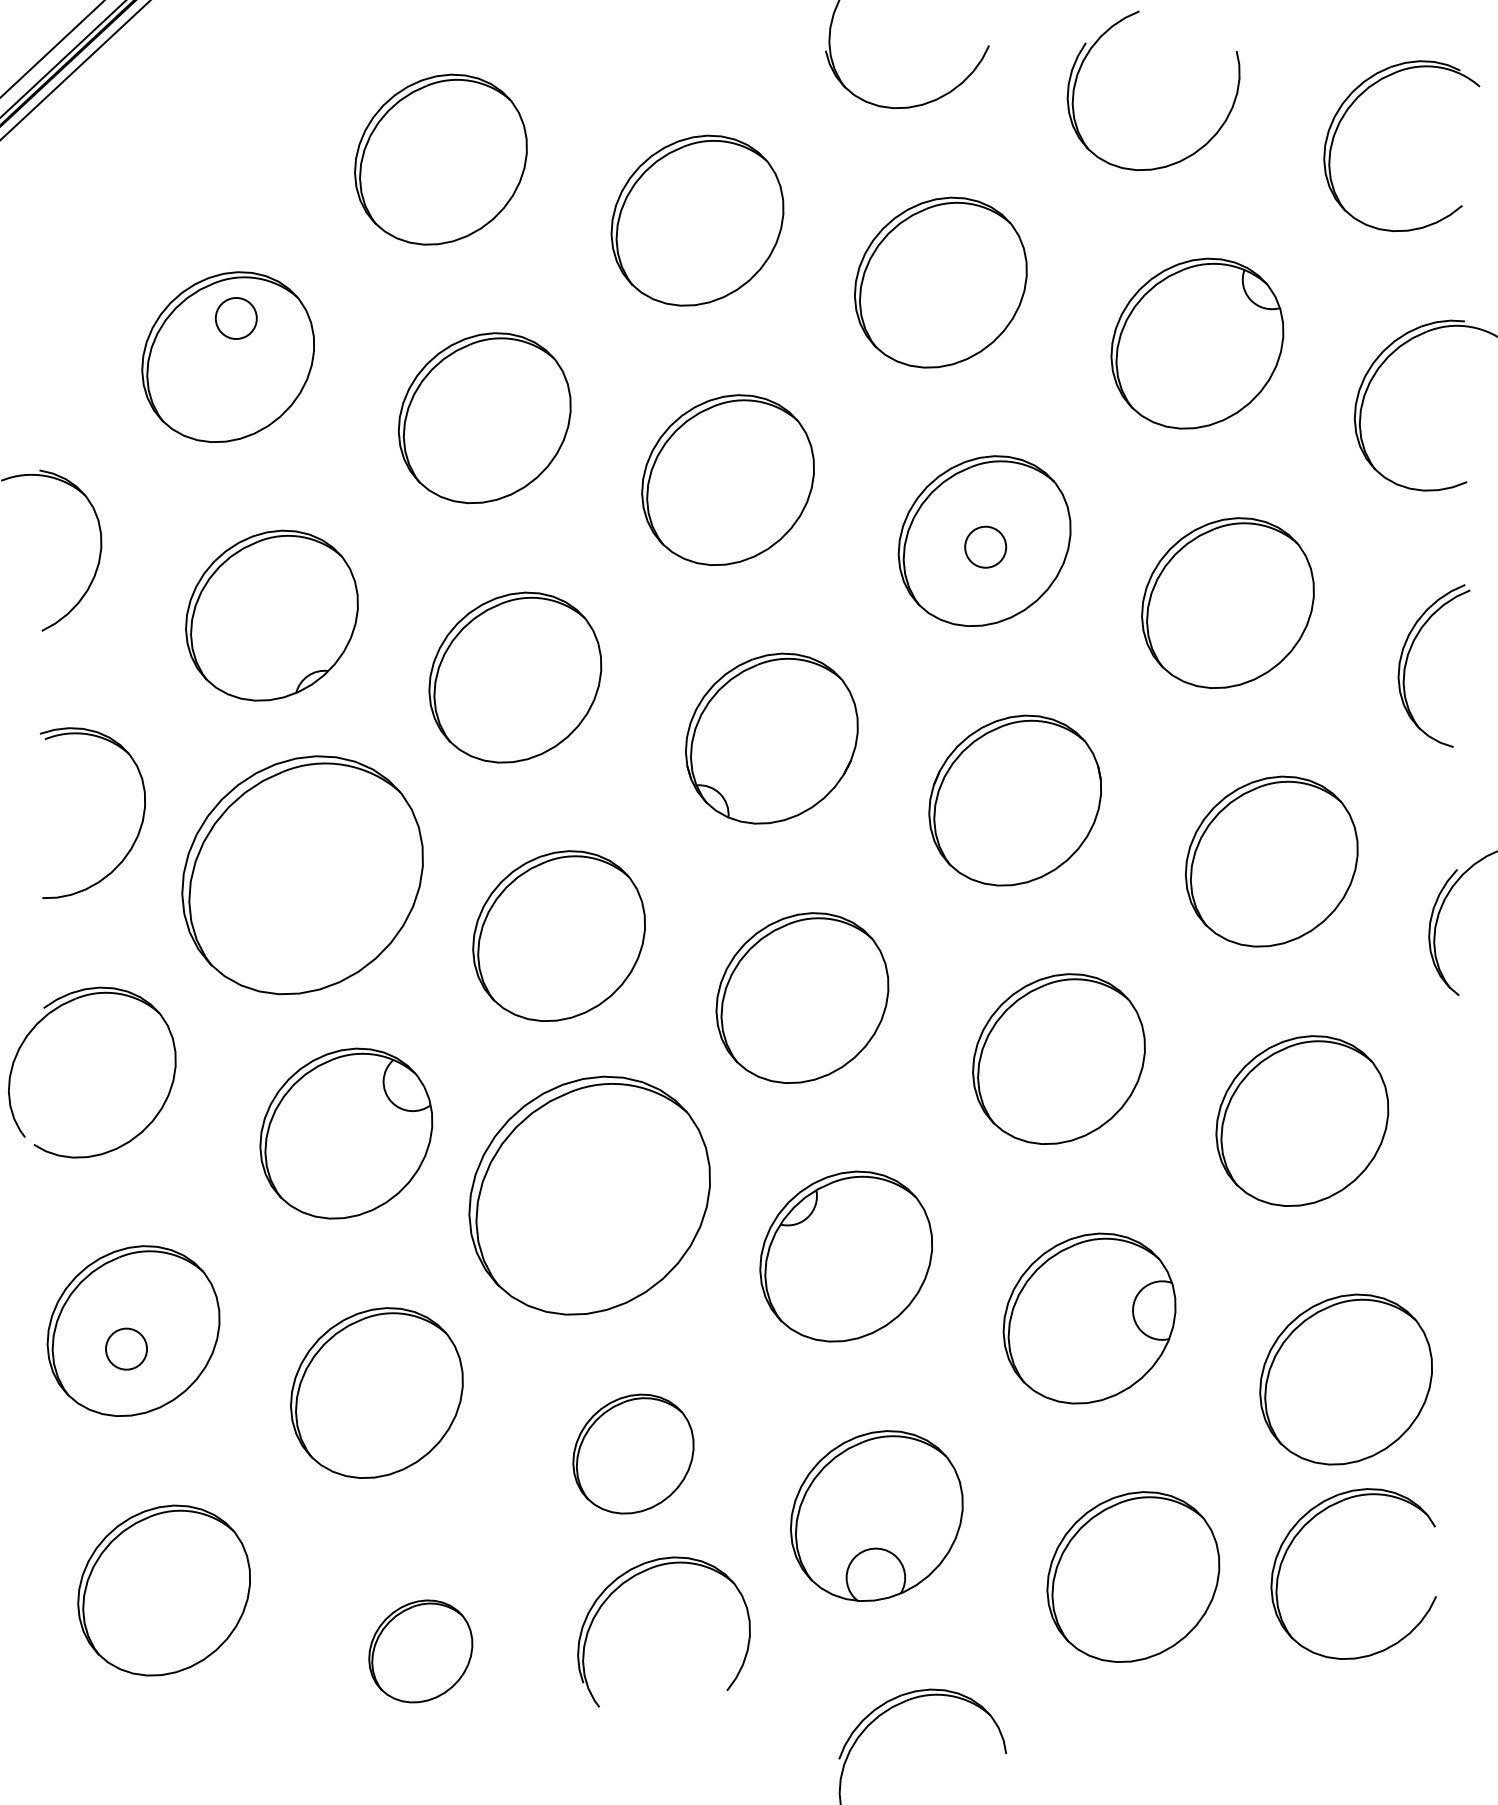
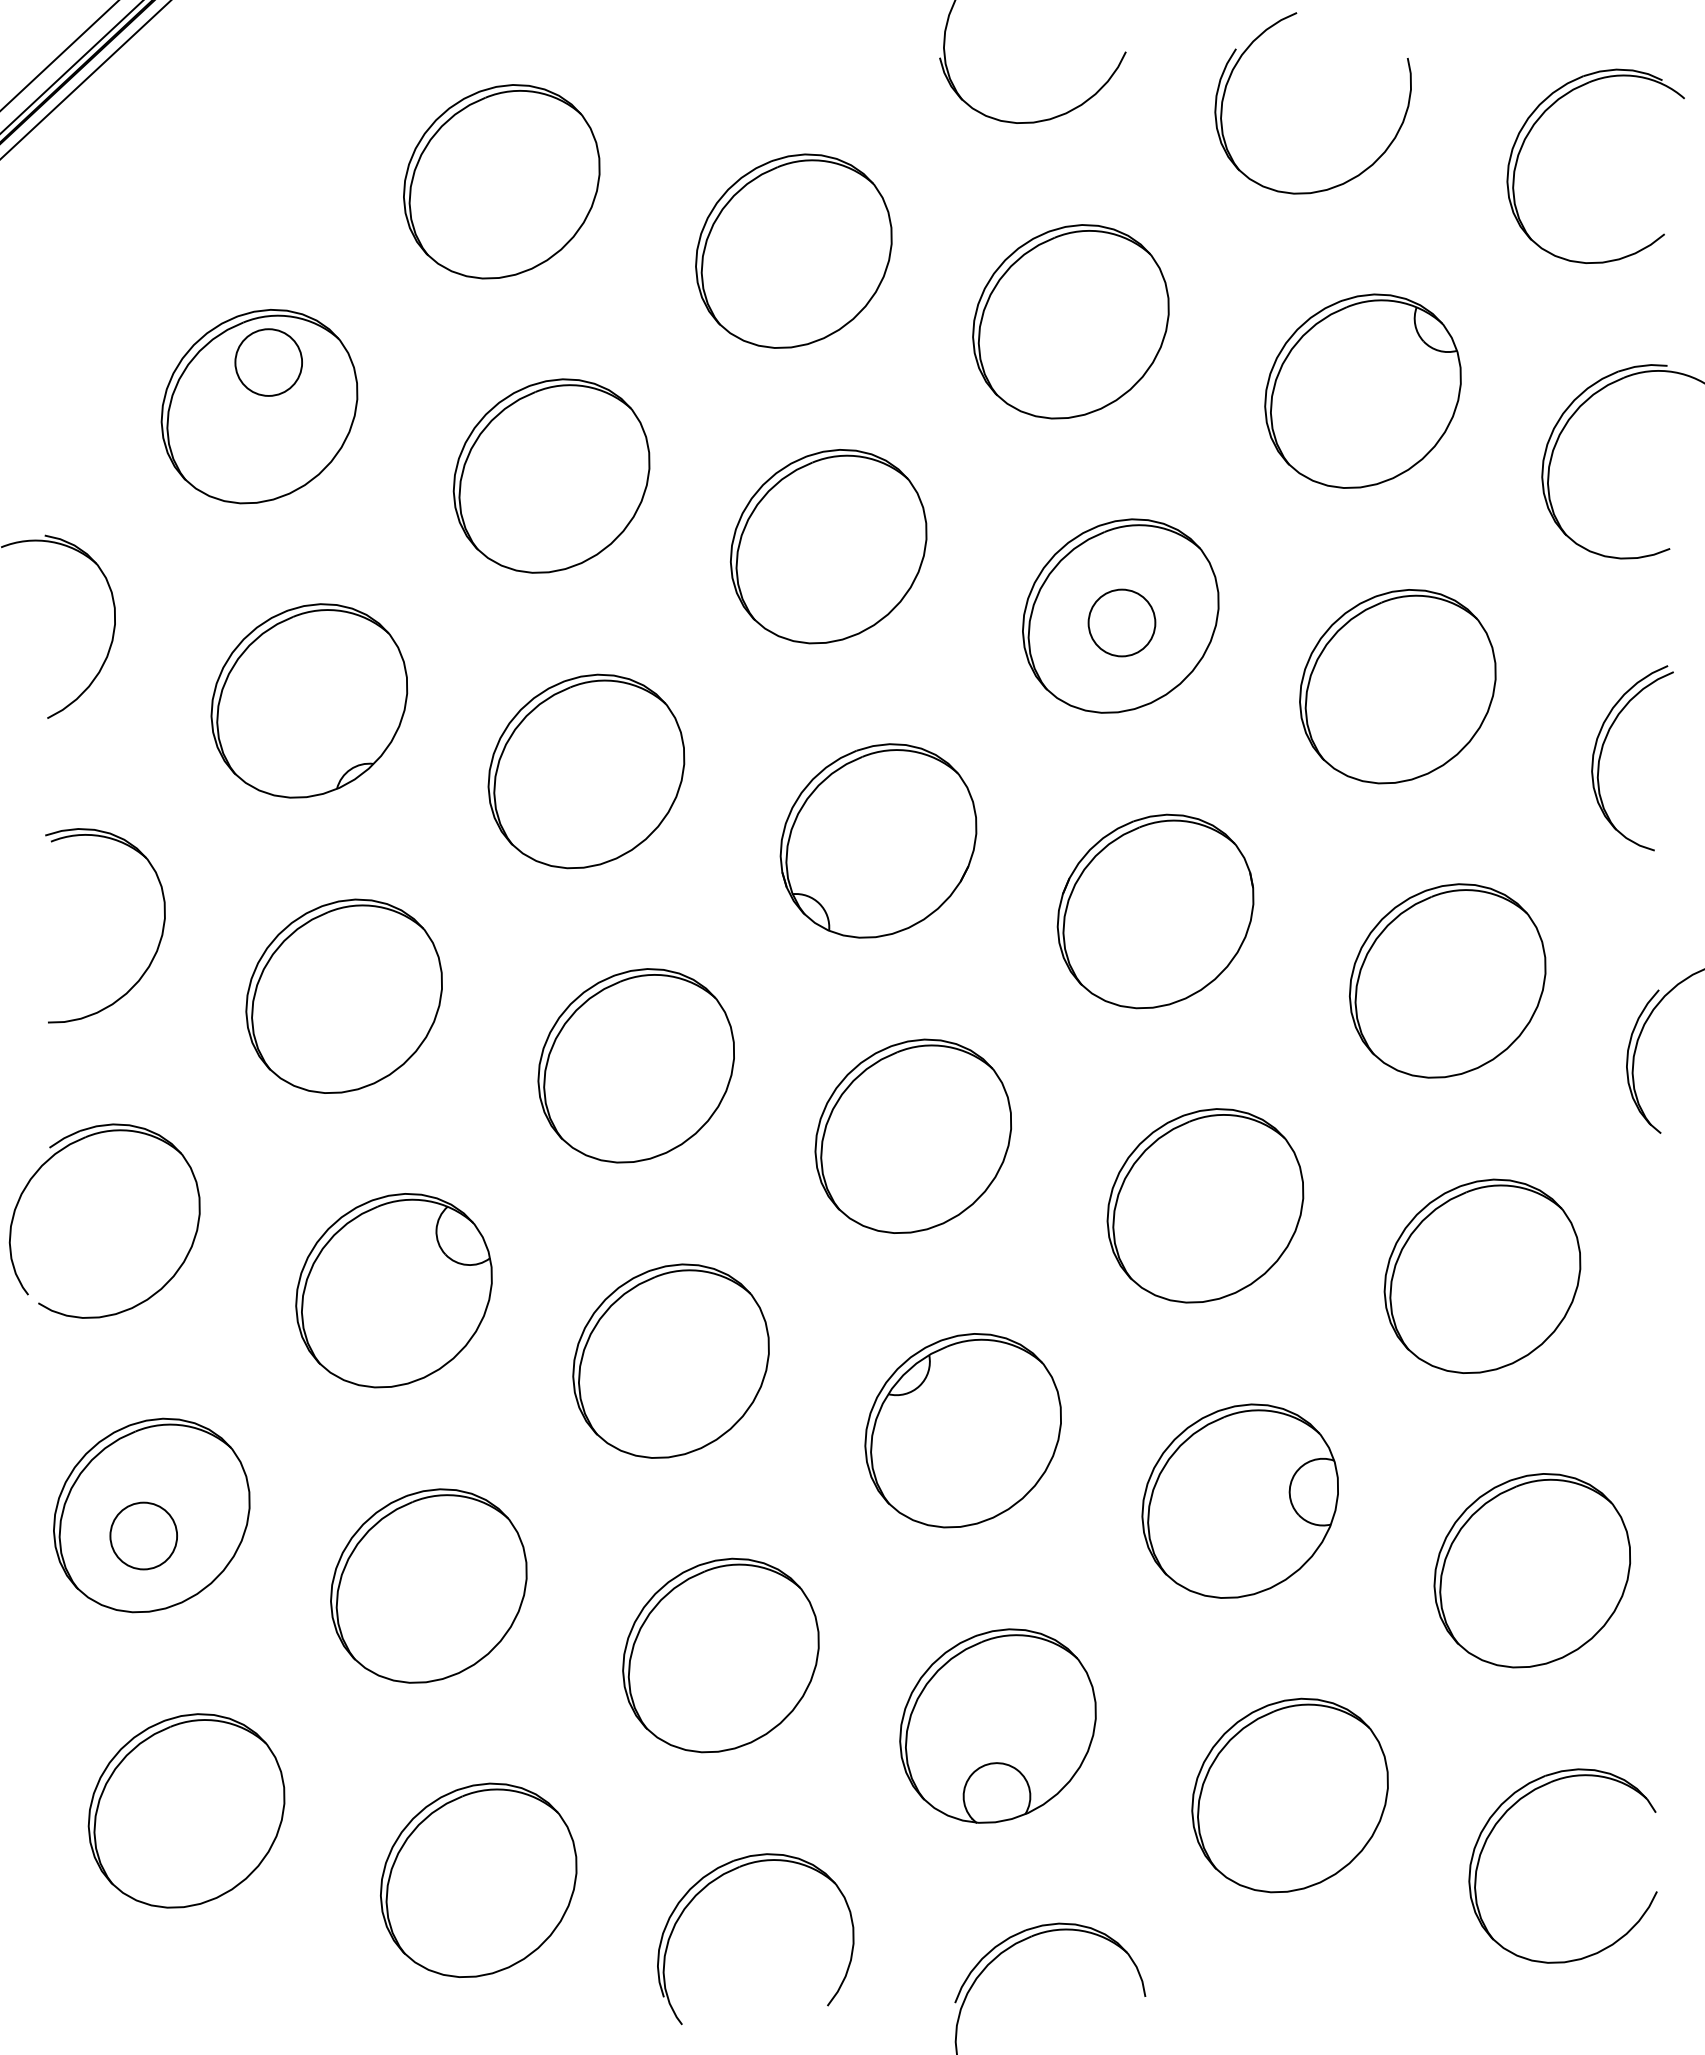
circle: (236, 318) -> (268, 362), size x1.43
circle: (985, 546) -> (1121, 622), size x1.43
part: (301, 874) -> (343, 995), size x0.71
part: (589, 1194) -> (670, 1360), size x0.71
circle: (126, 1348) -> (143, 1535), size x1.43
part: (633, 1454) -> (720, 1655), size x1.43
part: (1299, 1533) -> (1501, 1819), moved
part: (632, 1578) -> (719, 1878), moved
part: (420, 1650) -> (478, 1879), size x1.67

